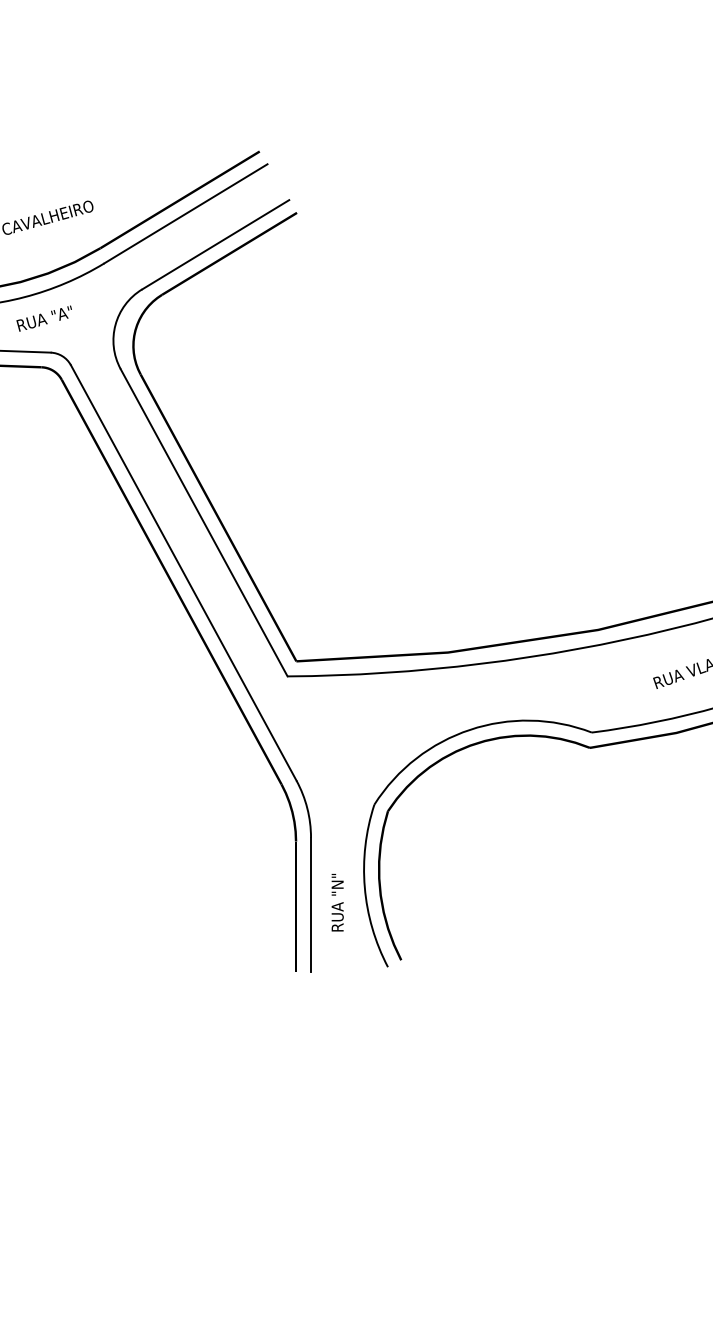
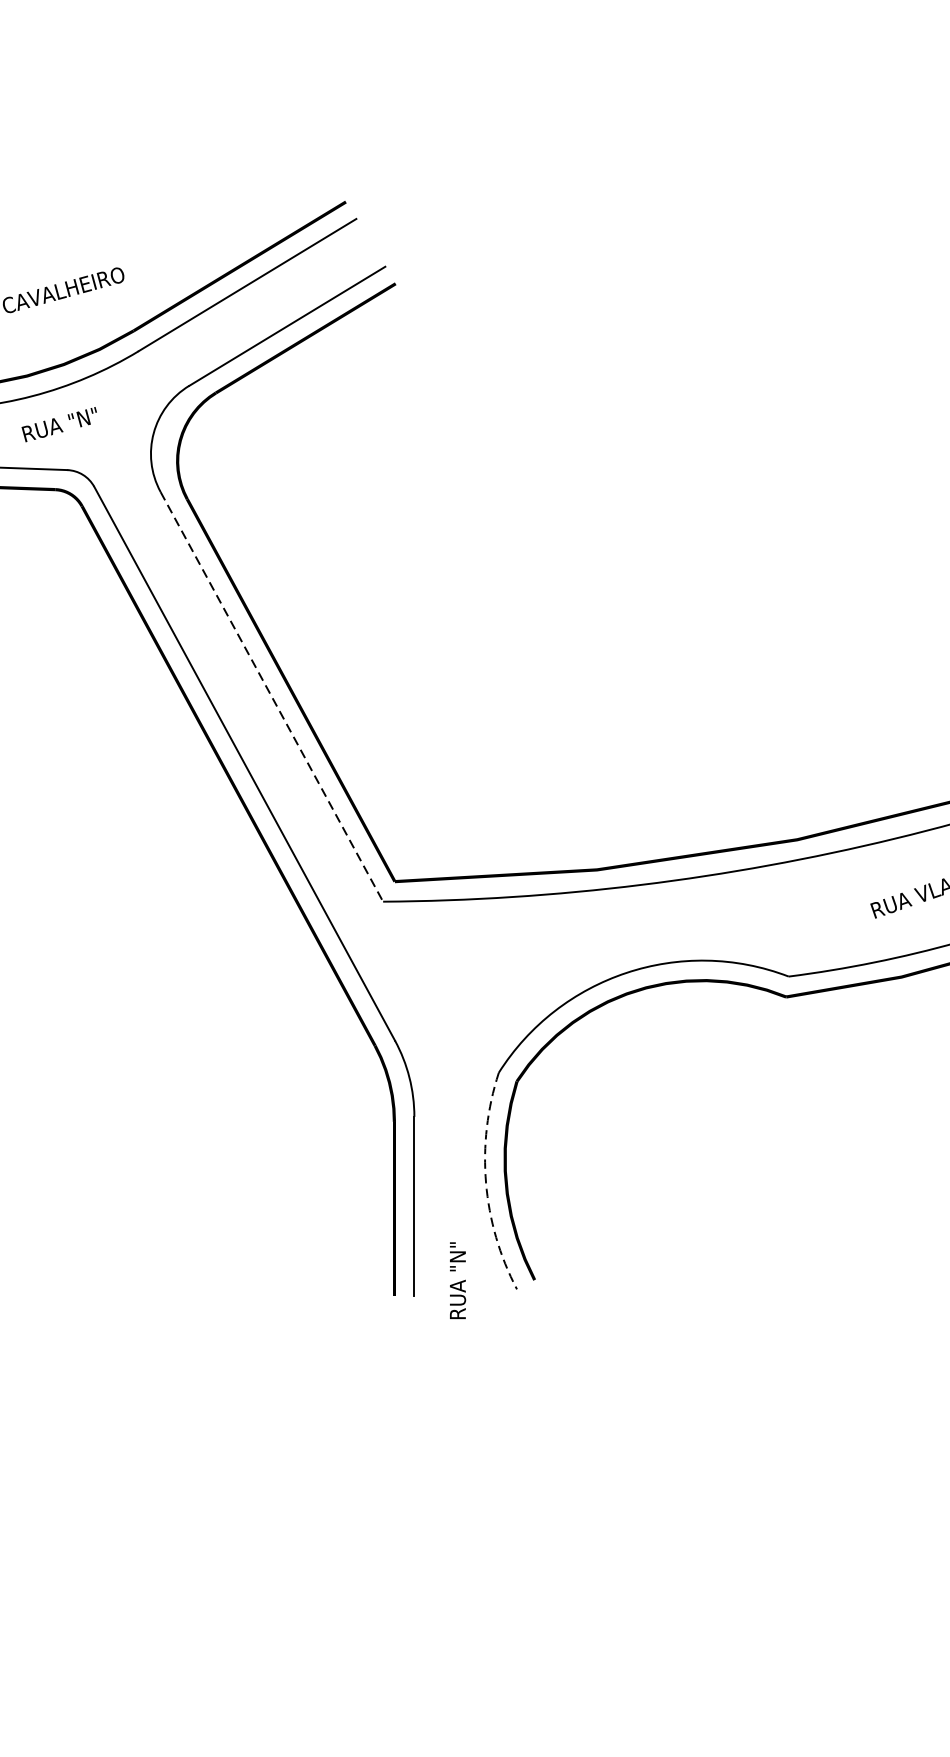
text: (64, 312) -> (85, 416), RUA "A" -> RUA "N"
line: (204, 522) -> (272, 696), solid -> dashed
arc: (364, 887) -> (485, 1183), solid -> dashed
text: (337, 902) -> (457, 1280), moved

